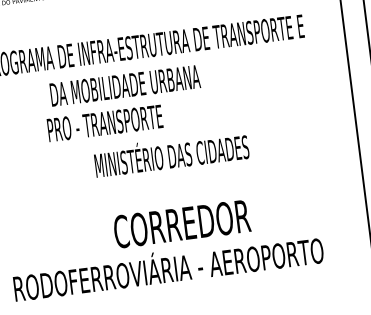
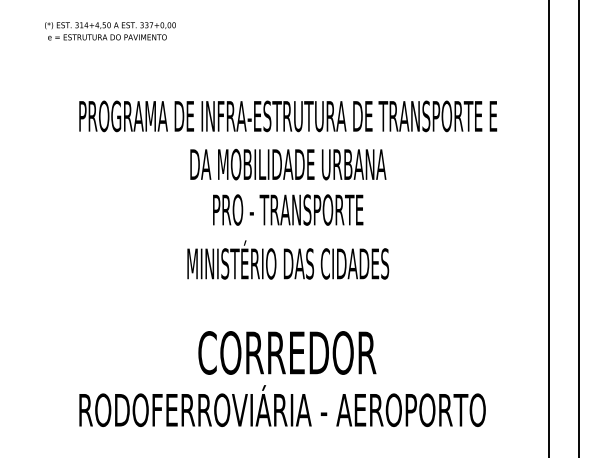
text: (125, 85) -> (288, 164), moved
text: (105, 122) -> (288, 209), moved
text: (171, 153) -> (288, 259), moved
text: (182, 223) -> (287, 352), moved

